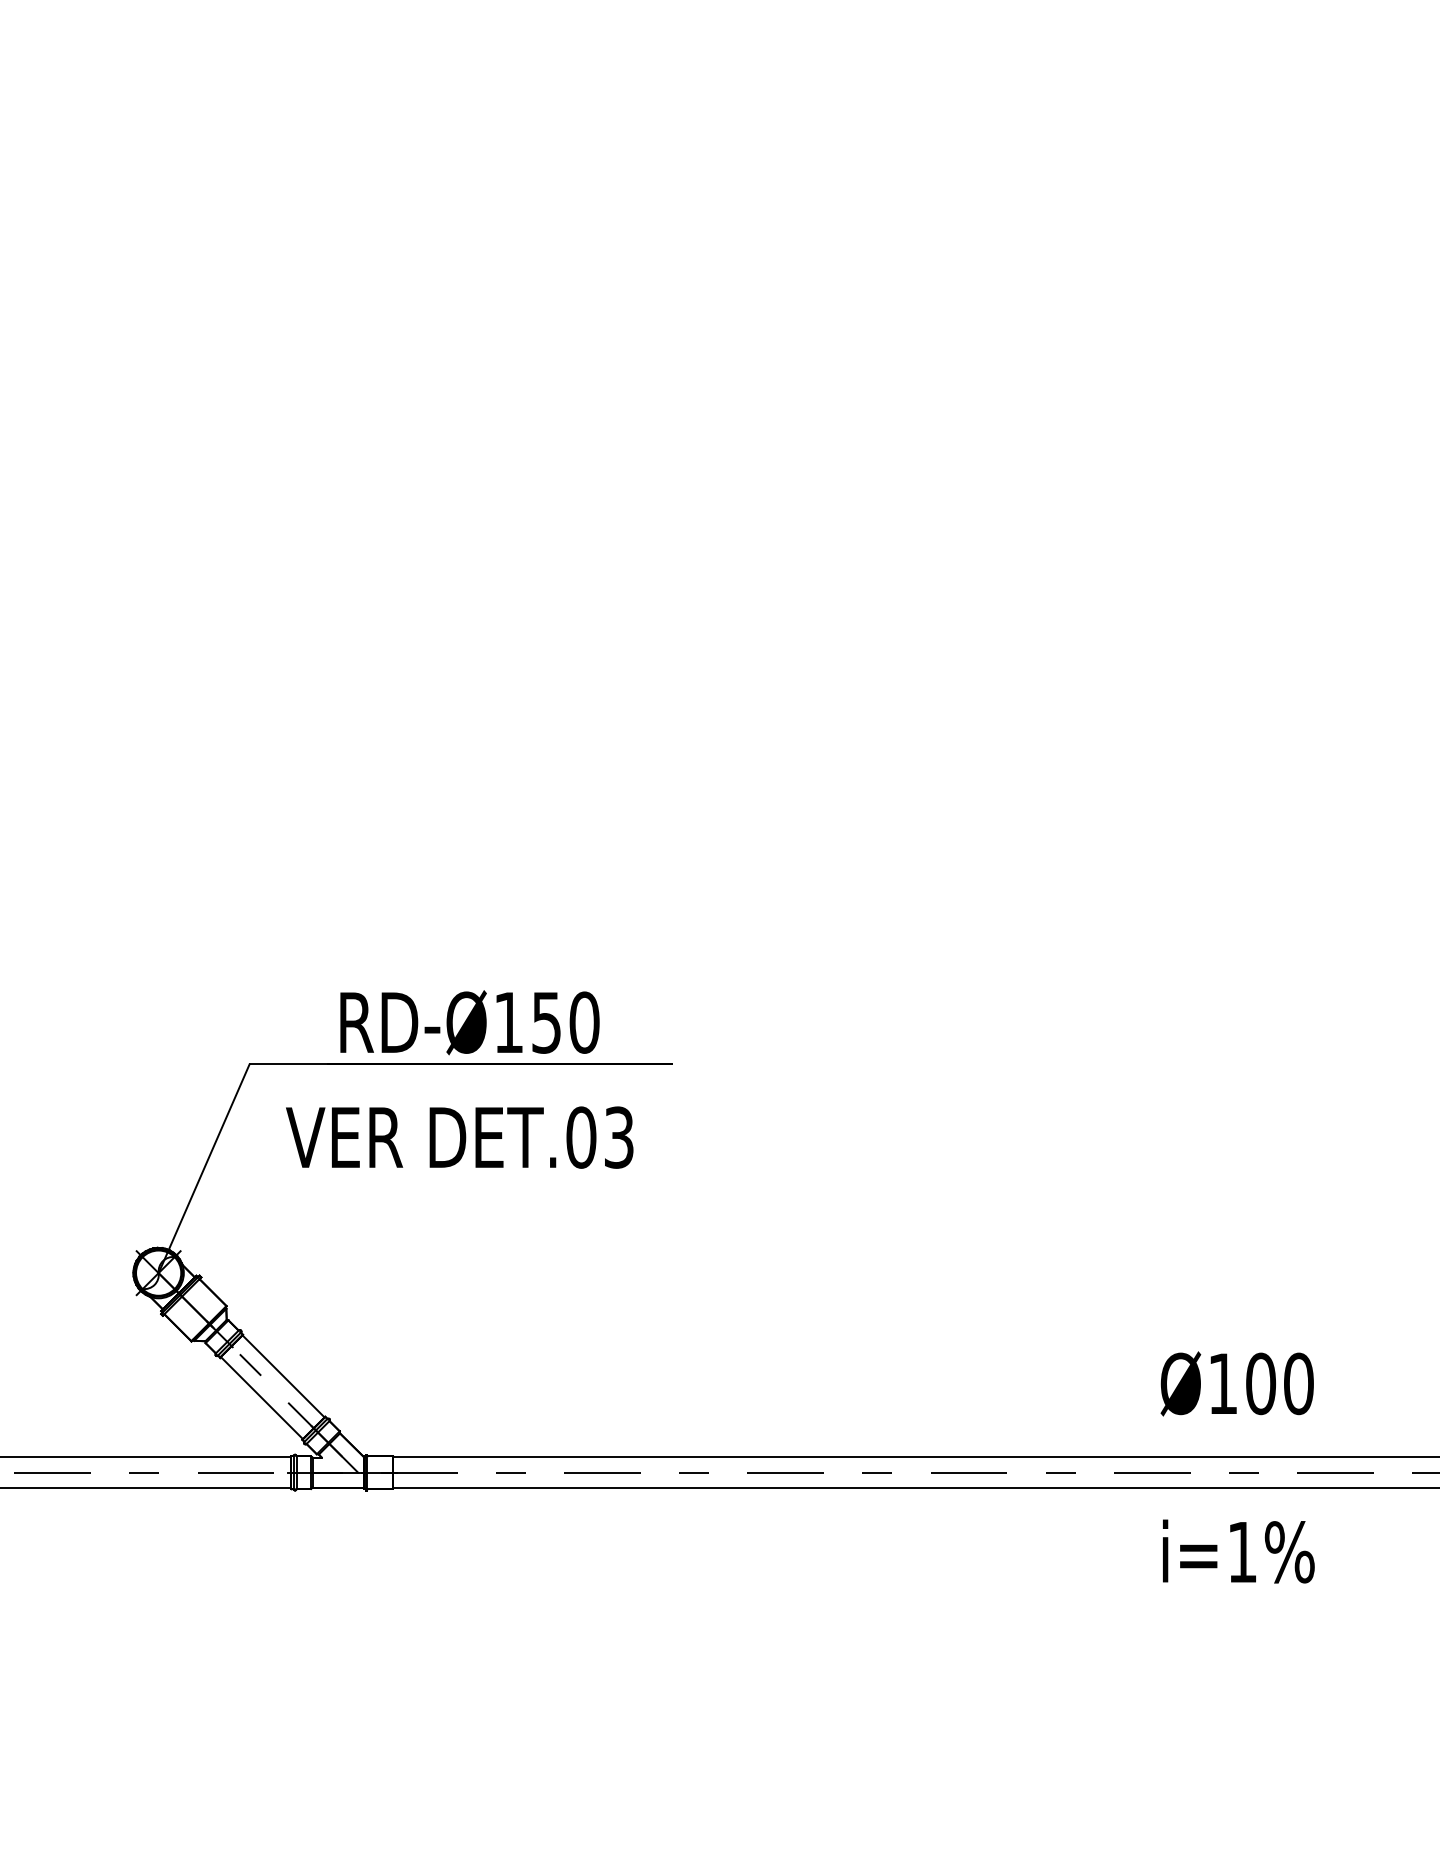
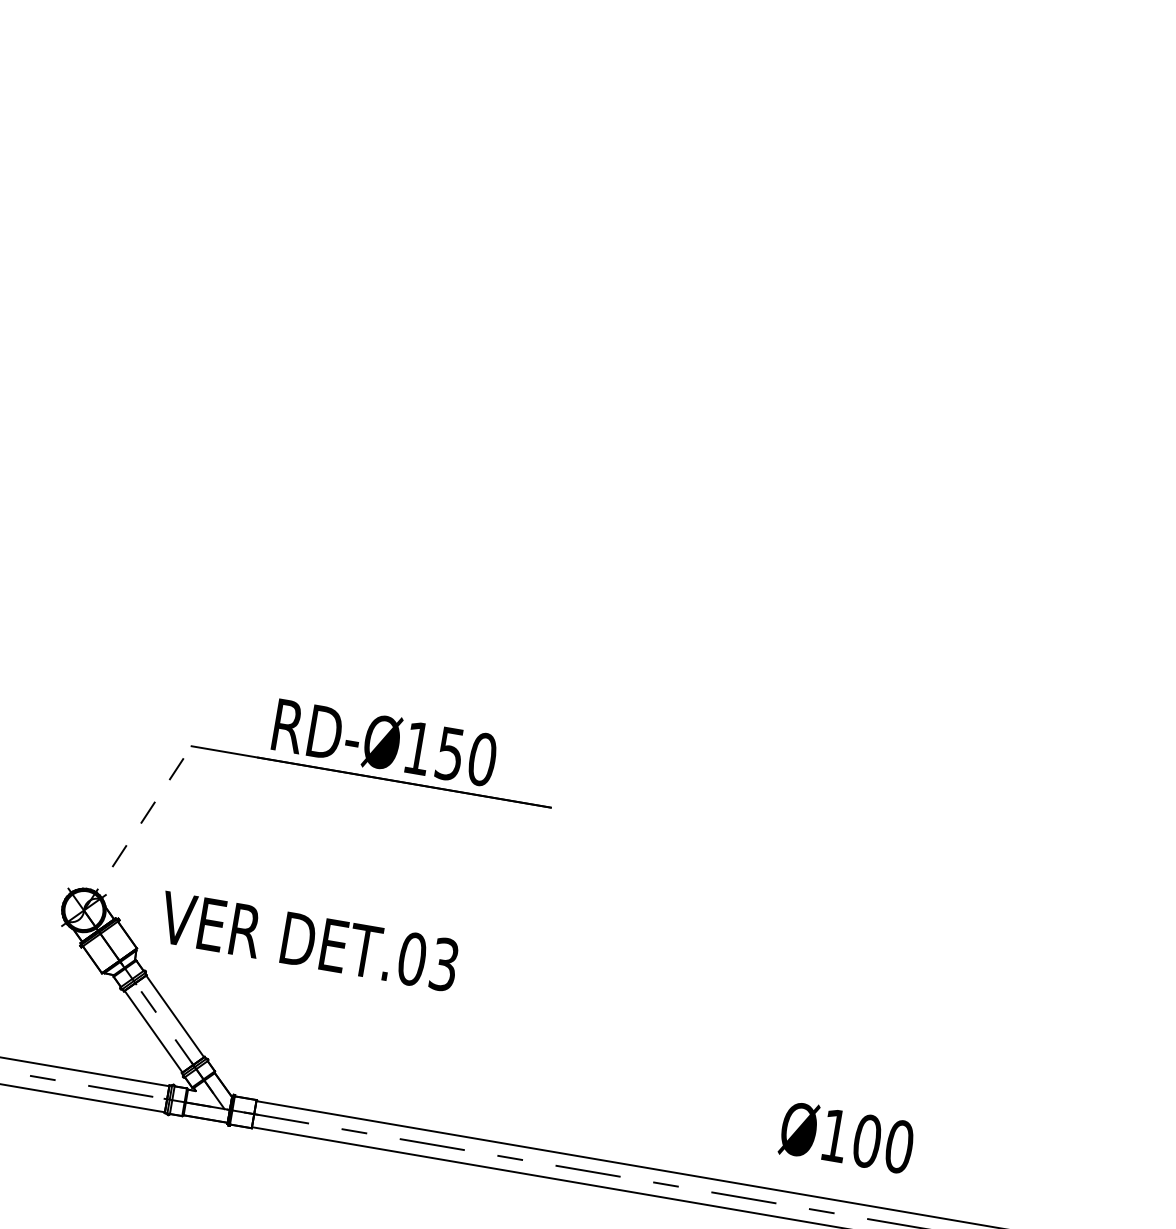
text: (459, 1137) -> (308, 941), moved
line: (204, 1168) -> (138, 828), solid -> dashed
text: (1236, 1383) -> (846, 1137), moved

